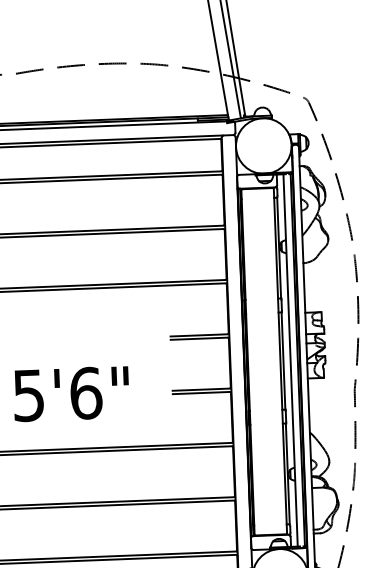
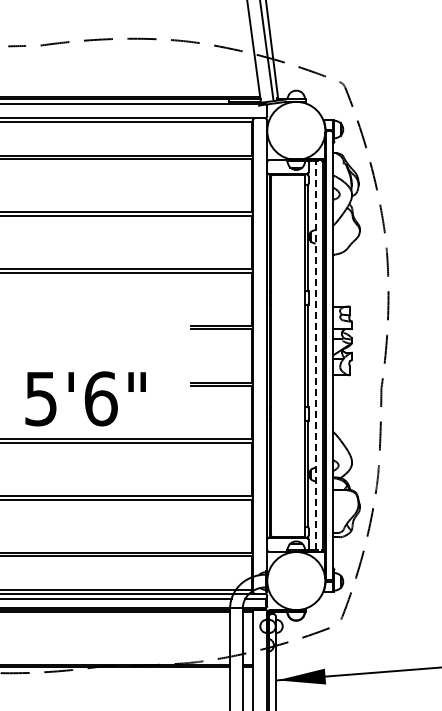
line: (290, 360) -> (315, 355), solid -> dashed
text: (71, 393) -> (85, 398), moved

